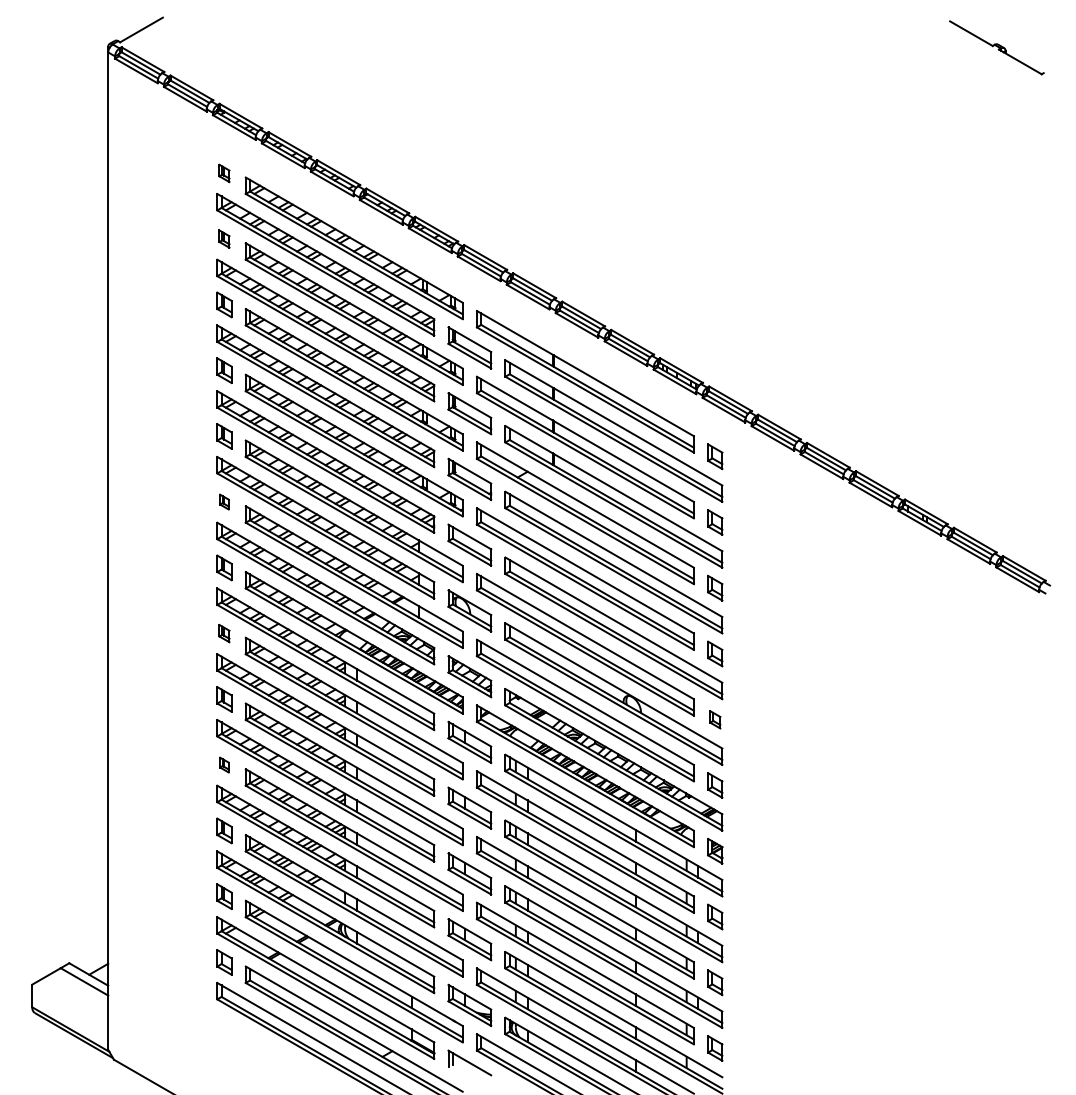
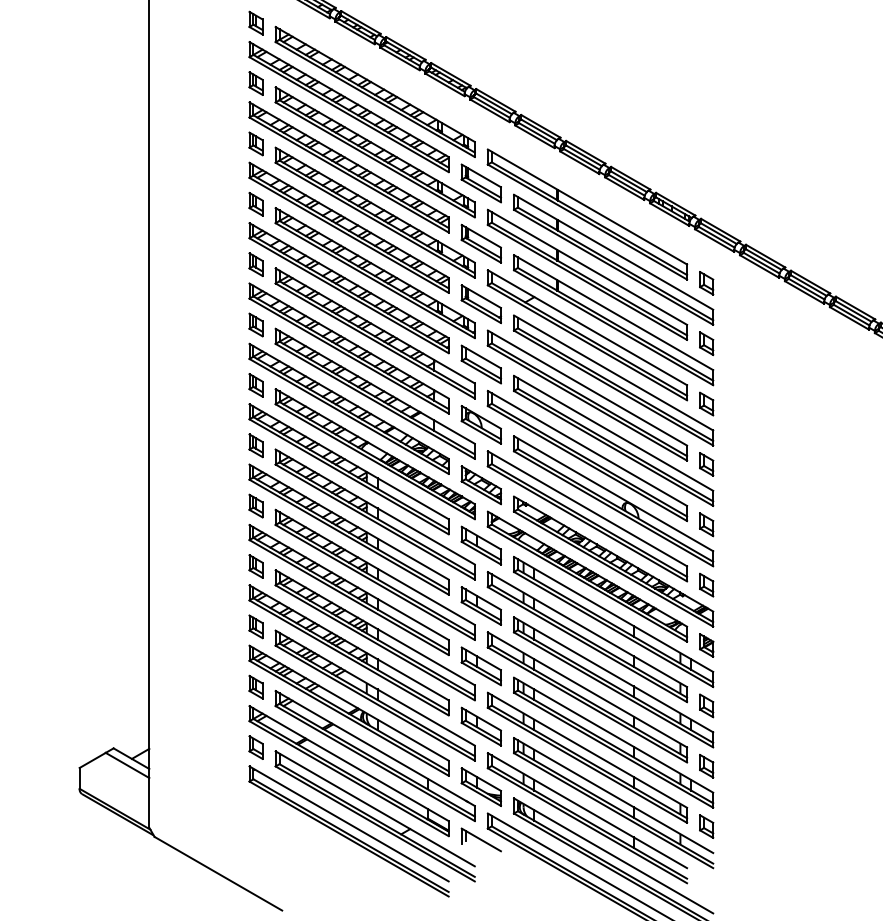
part: (224, 173) -> (256, 23), size x1.43
part: (224, 238) -> (256, 82), size x1.43
part: (224, 501) -> (256, 324), size x1.67
part: (224, 633) -> (256, 445), size x1.43
part: (715, 719) -> (706, 524), size x1.43
part: (224, 764) -> (256, 565), size x1.67

